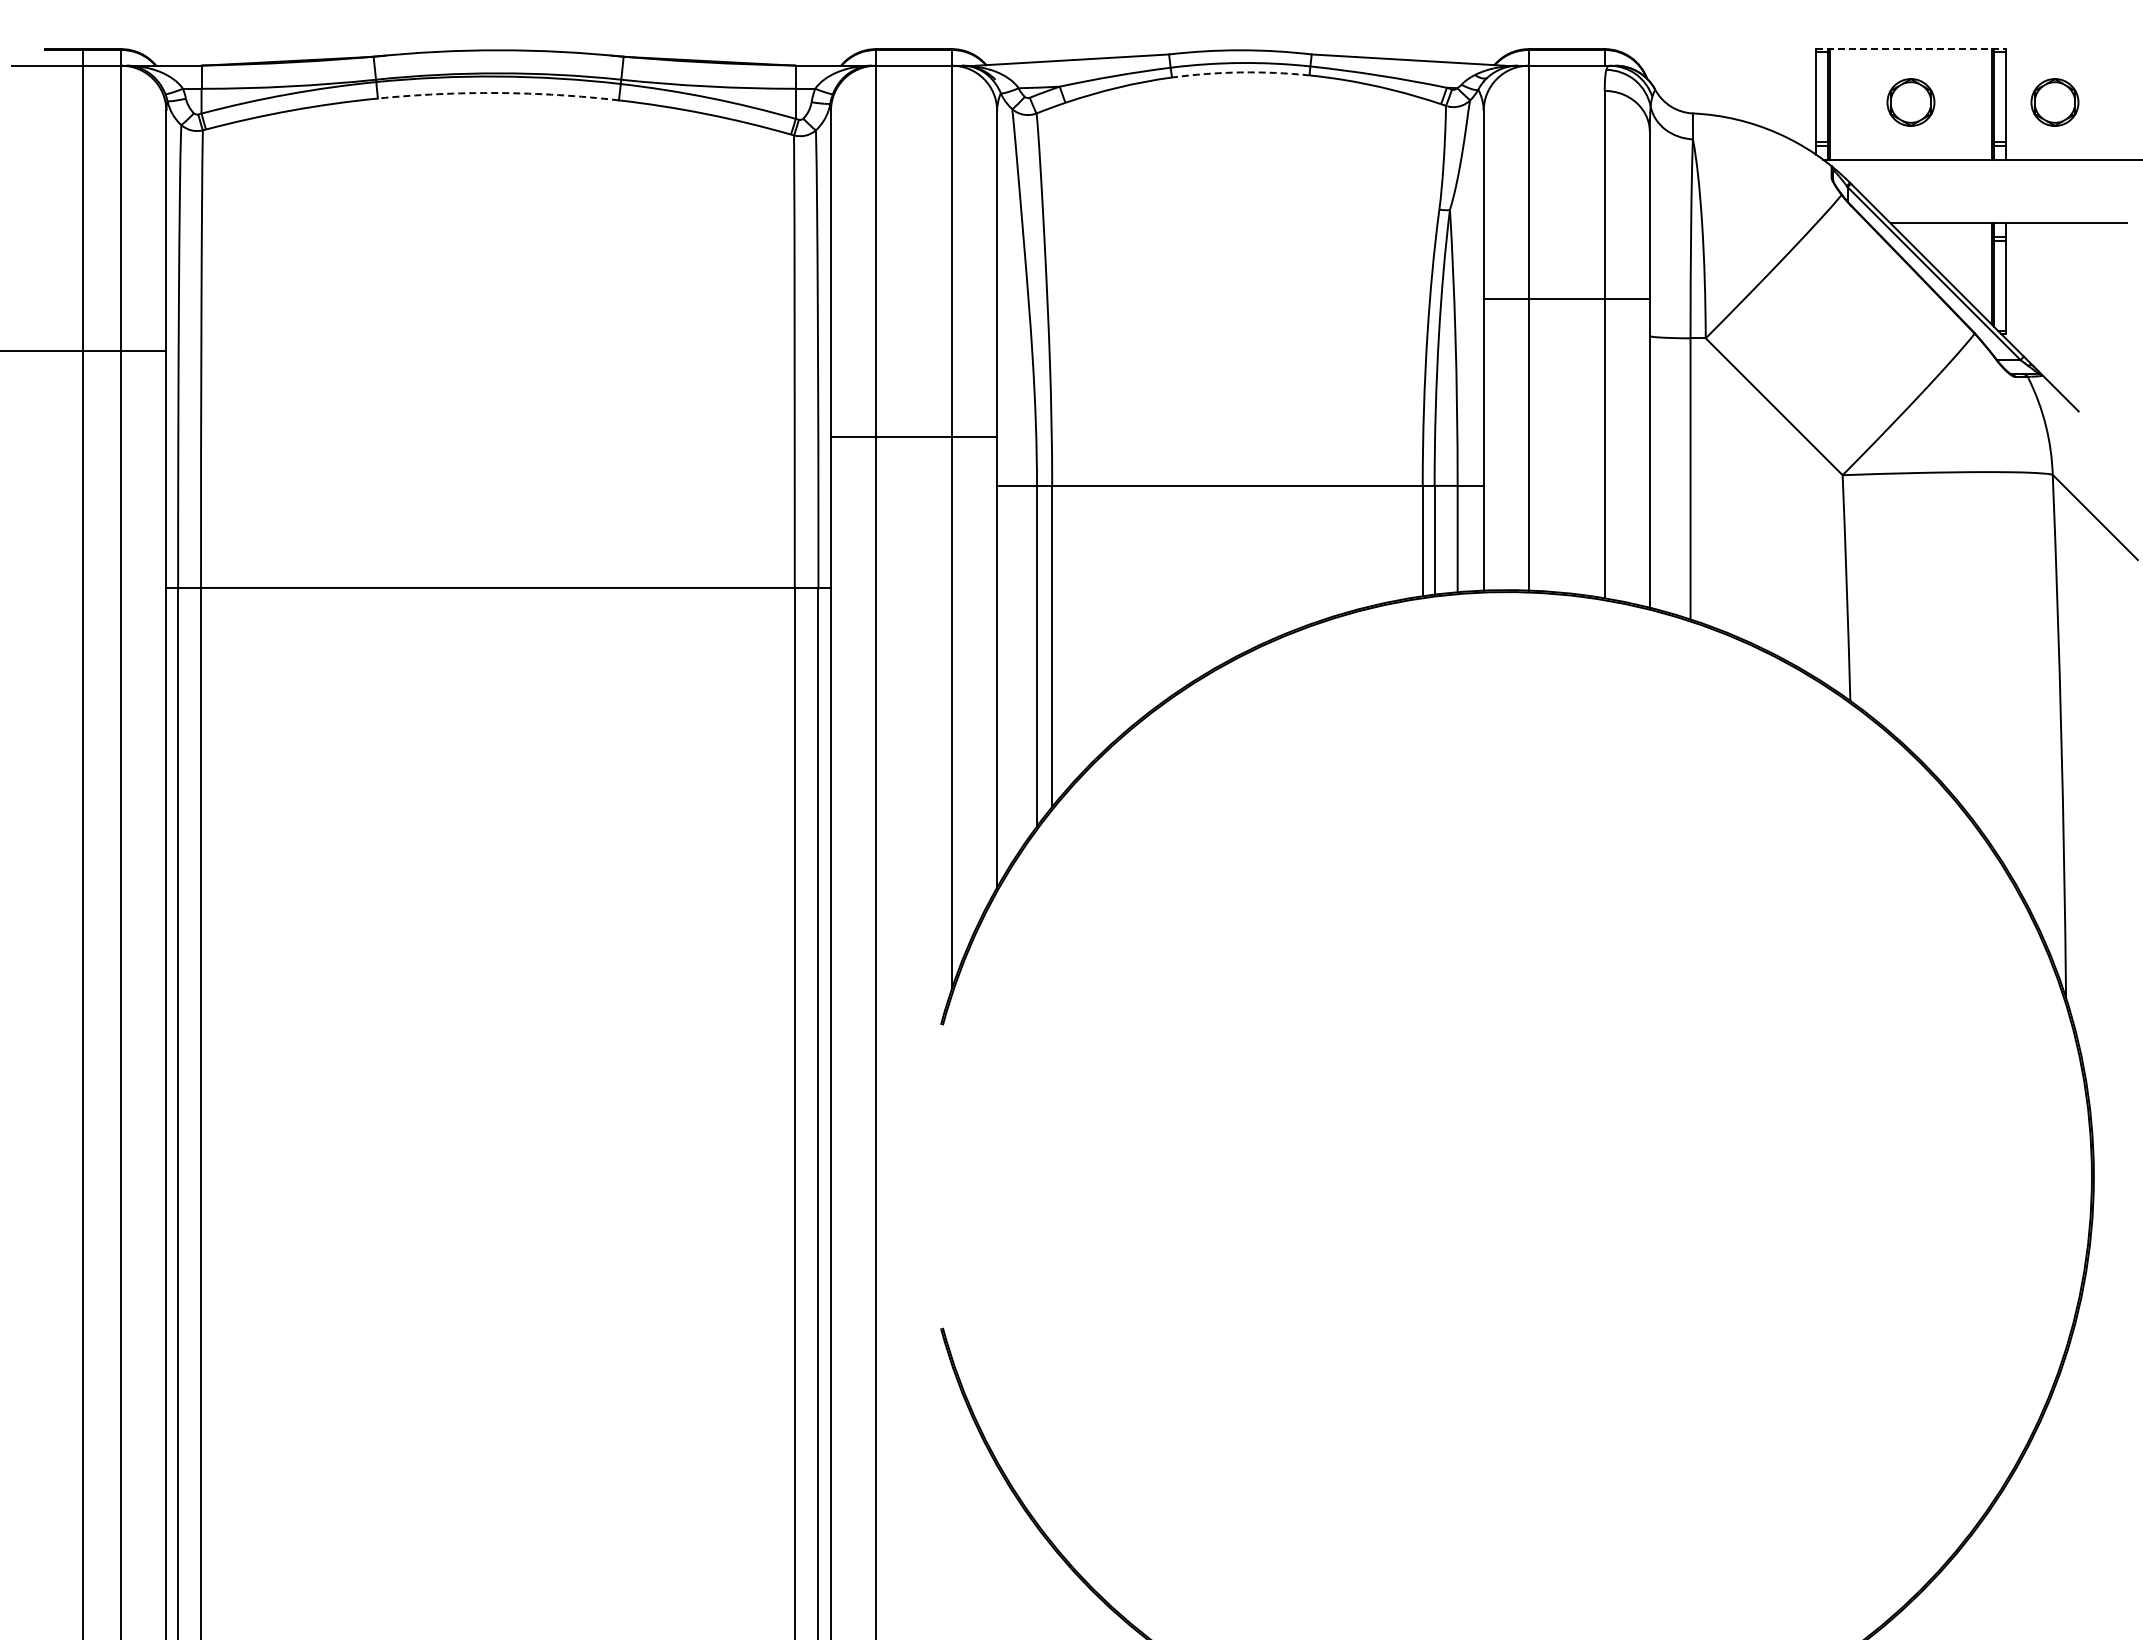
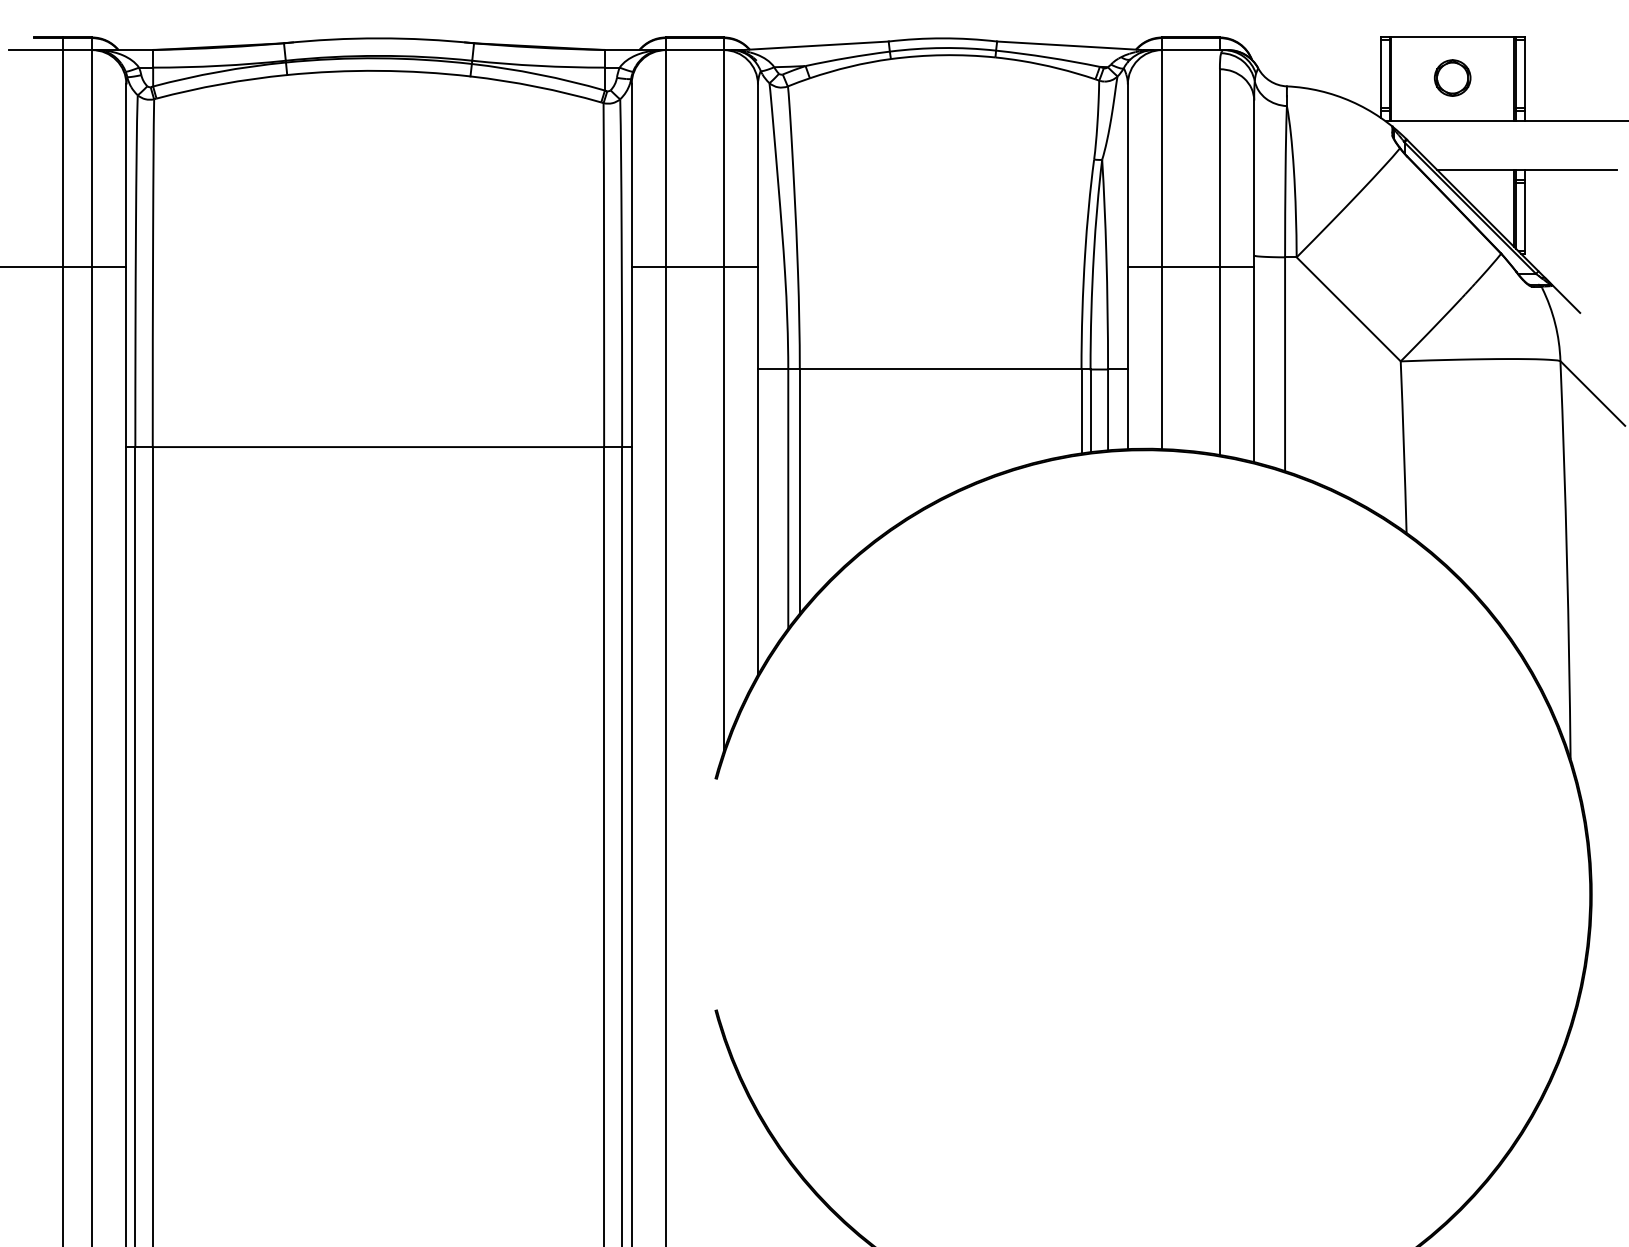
line: (1910, 49) -> (1452, 37), dashed -> solid
arc: (1240, 72) -> (942, 55), dashed -> solid
arc: (498, 93) -> (378, 71), dashed -> solid
part: (2054, 102) -> (1561, 78), removed
line: (1566, 298) -> (1190, 266), moved
line: (913, 436) -> (694, 266), moved

